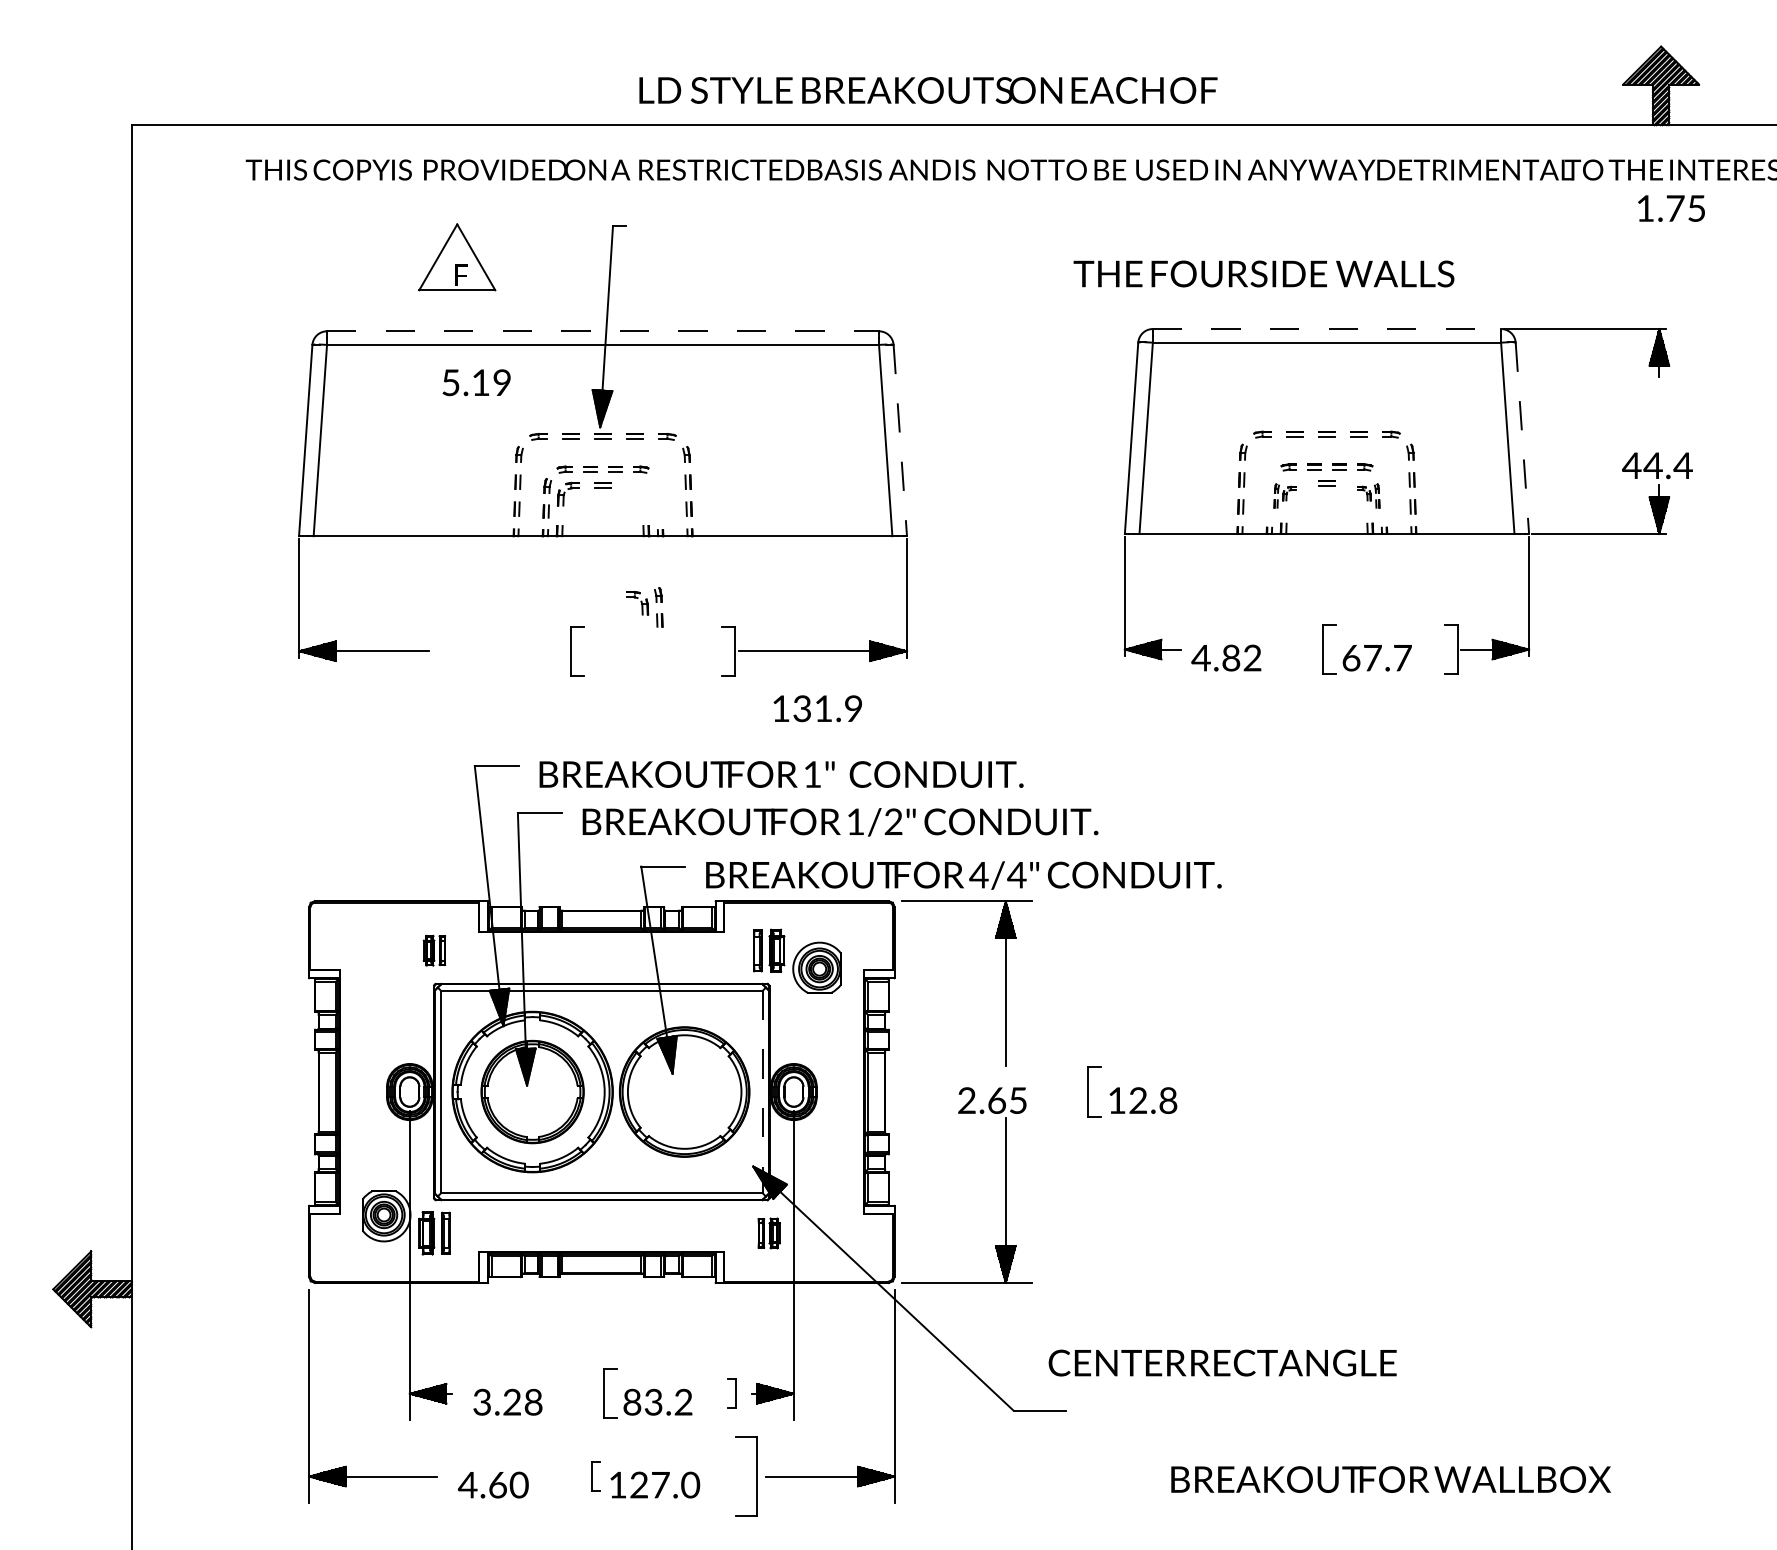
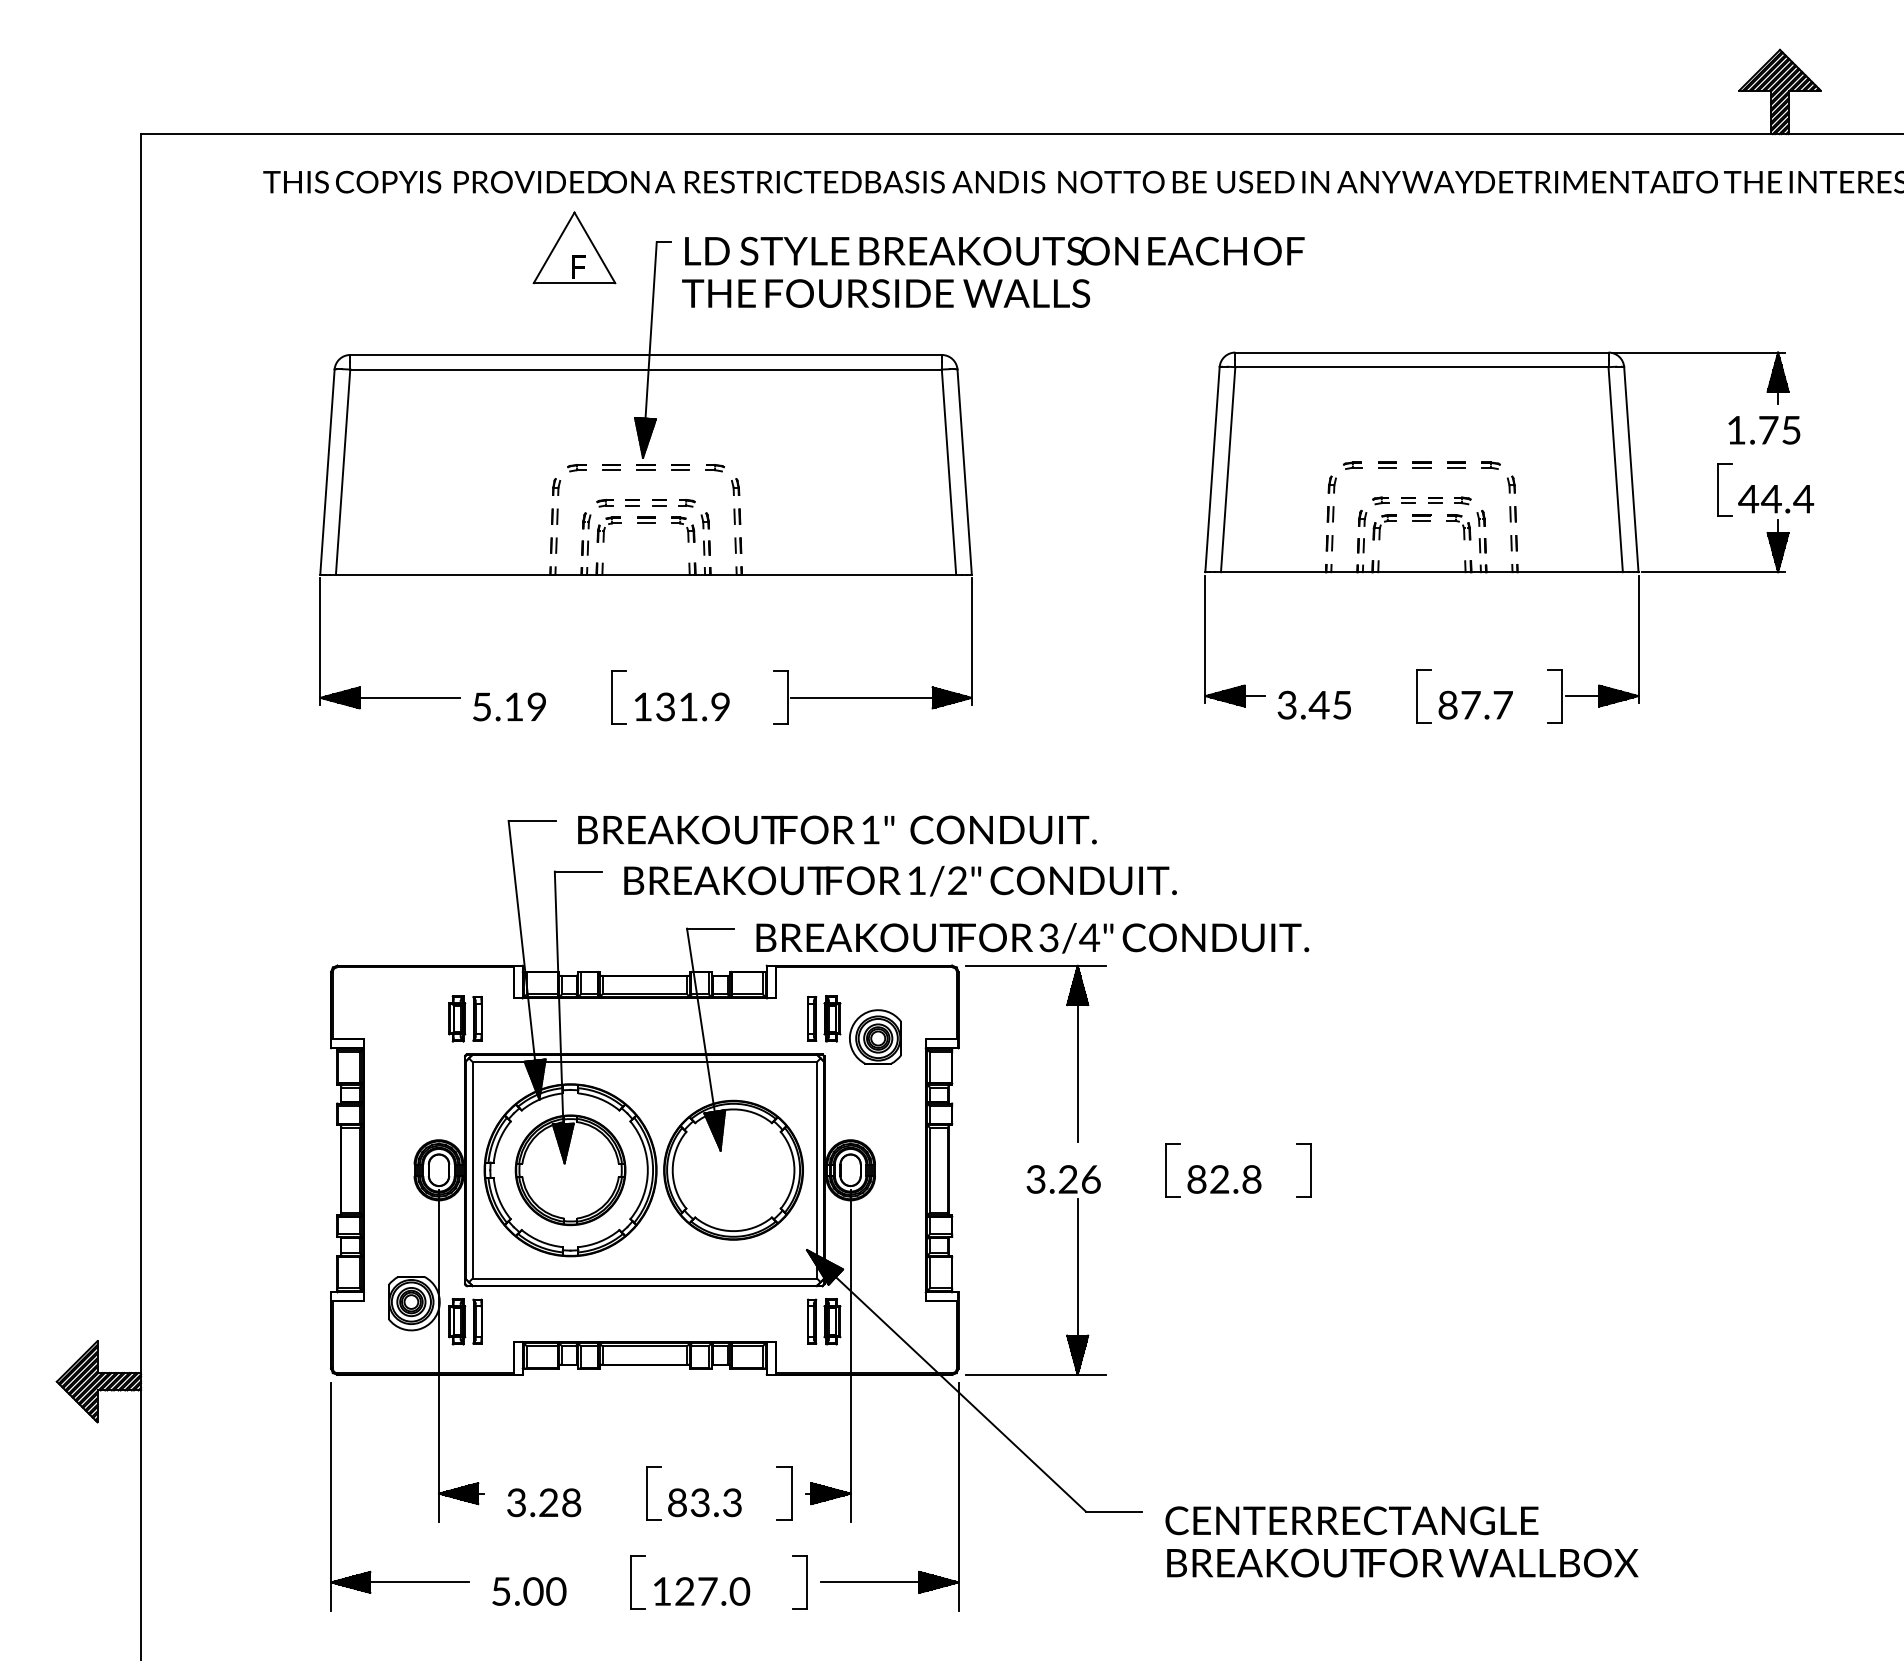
text: (928, 90) -> (994, 251), moved
text: (1671, 208) -> (1764, 430), moved
part: (457, 257) -> (574, 248), moved
text: (1263, 273) -> (885, 293), moved
line: (1327, 329) -> (1422, 353), dashed -> solid
line: (603, 331) -> (646, 355), dashed -> solid
text: (476, 382) -> (509, 706), moved
line: (1522, 438) -> (1631, 469), dashed -> solid
line: (900, 440) -> (964, 472), dashed -> solid
part: (1609, 457) -> (1724, 490), added
part: (1284, 495) -> (1376, 530), size x1.67
part: (1368, 495) -> (1466, 530), size x1.67
part: (644, 607) -> (690, 534), moved
text: (1226, 657) -> (1314, 704), 4.82 -> 3.45
text: (1351, 657) -> (1448, 704), 67.7 -> 87.7
text: (817, 708) -> (681, 706), moved
text: (978, 874) -> (1048, 937), 4/4" -> 3/4"
part: (434, 950) -> (465, 1018), size x1.43
part: (1216, 1091) -> (1303, 1169), added
line: (762, 1092) -> (816, 1170), dashed -> solid
text: (992, 1100) -> (1063, 1179), 2.65 -> 3.26
text: (1116, 1100) -> (1196, 1179), 12.8 -> 82.8
part: (769, 1233) -> (824, 1321), size x1.43
text: (1222, 1362) -> (1351, 1520), moved
part: (732, 1393) -> (784, 1493), size x1.67
text: (683, 1403) -> (732, 1504), 83.2 -> 83.3
part: (595, 1476) -> (637, 1582), size x1.67
part: (746, 1476) -> (799, 1582), size x0.62
text: (1390, 1479) -> (1402, 1563), moved
text: (482, 1484) -> (516, 1590), 4.60 -> 5.00

